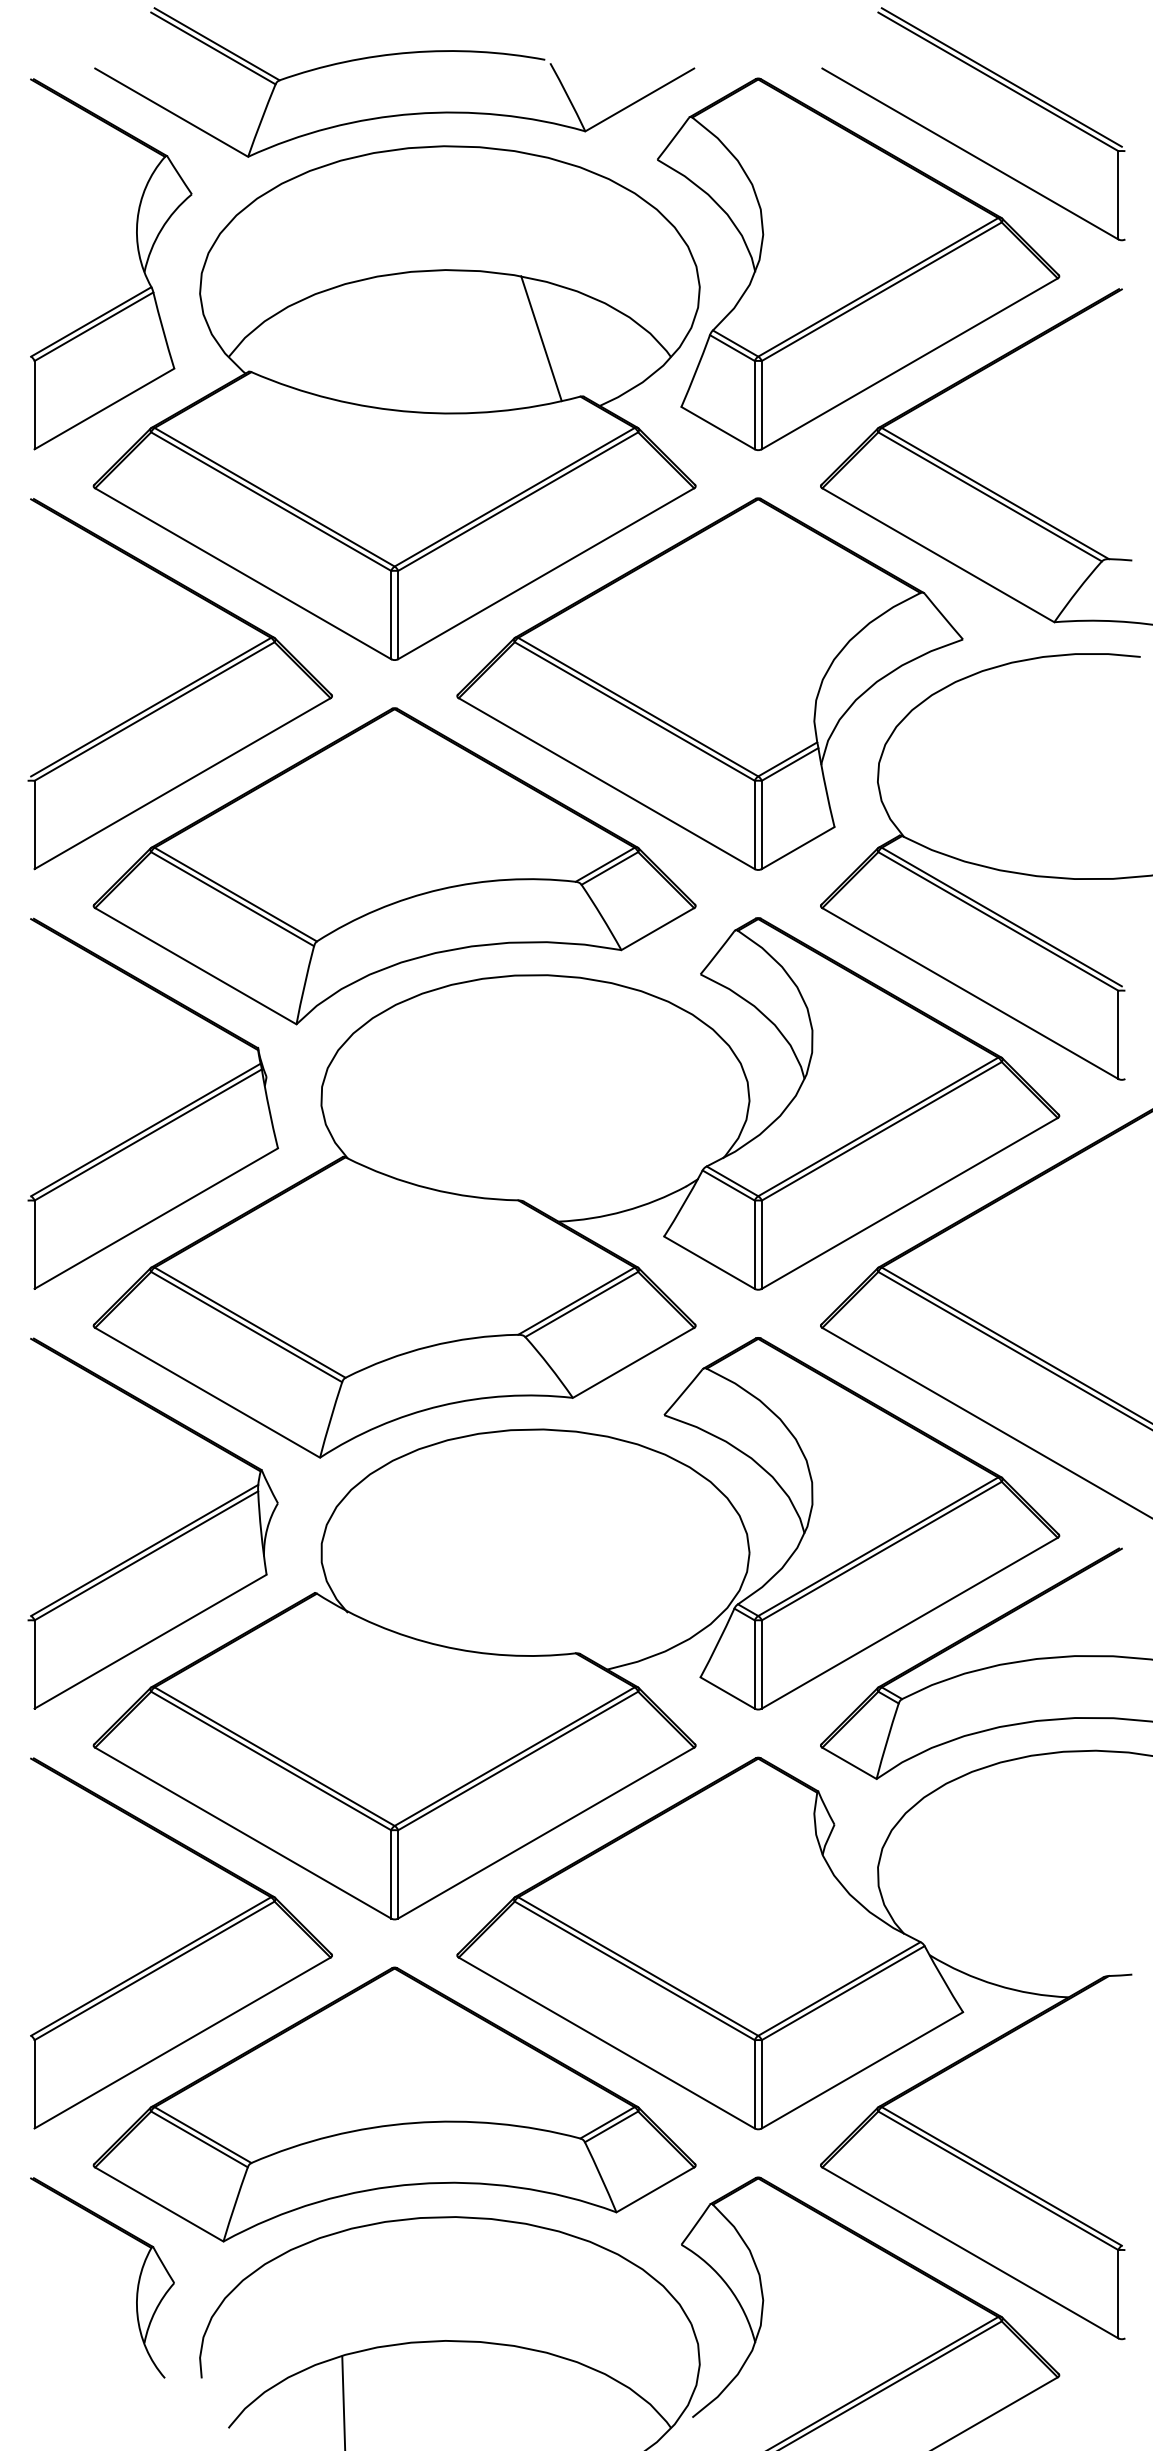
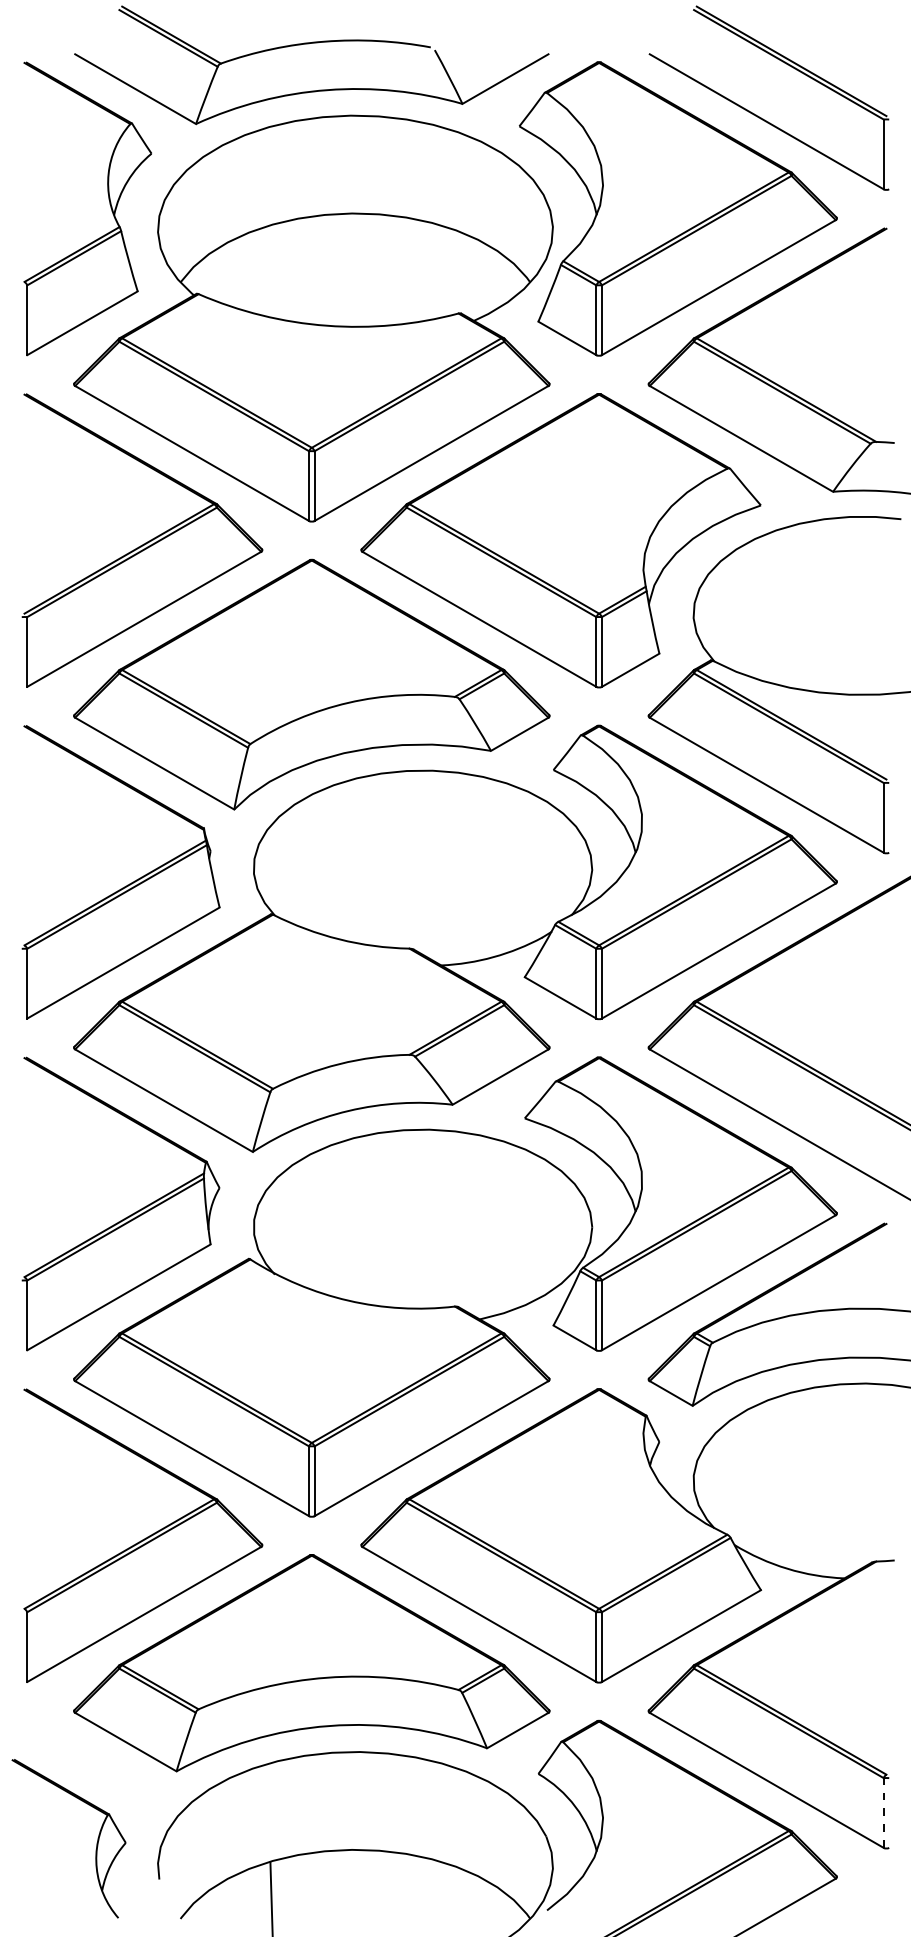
line: (541, 338) -> (427, 267), removed
part: (137, 2283) -> (96, 1843), moved
line: (1118, 2293) -> (883, 1812), solid -> dashed

